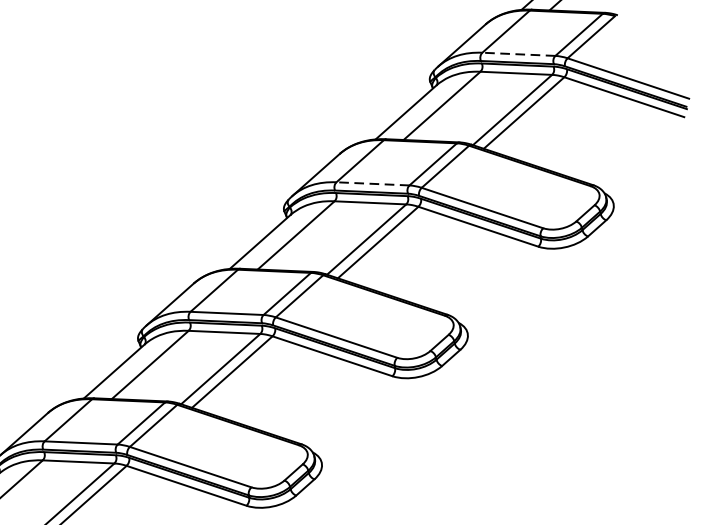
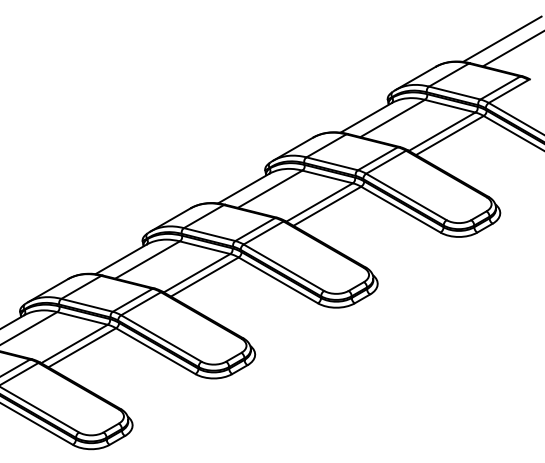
line: (518, 54) -> (454, 93), dashed -> solid
line: (373, 183) -> (332, 163), dashed -> solid

